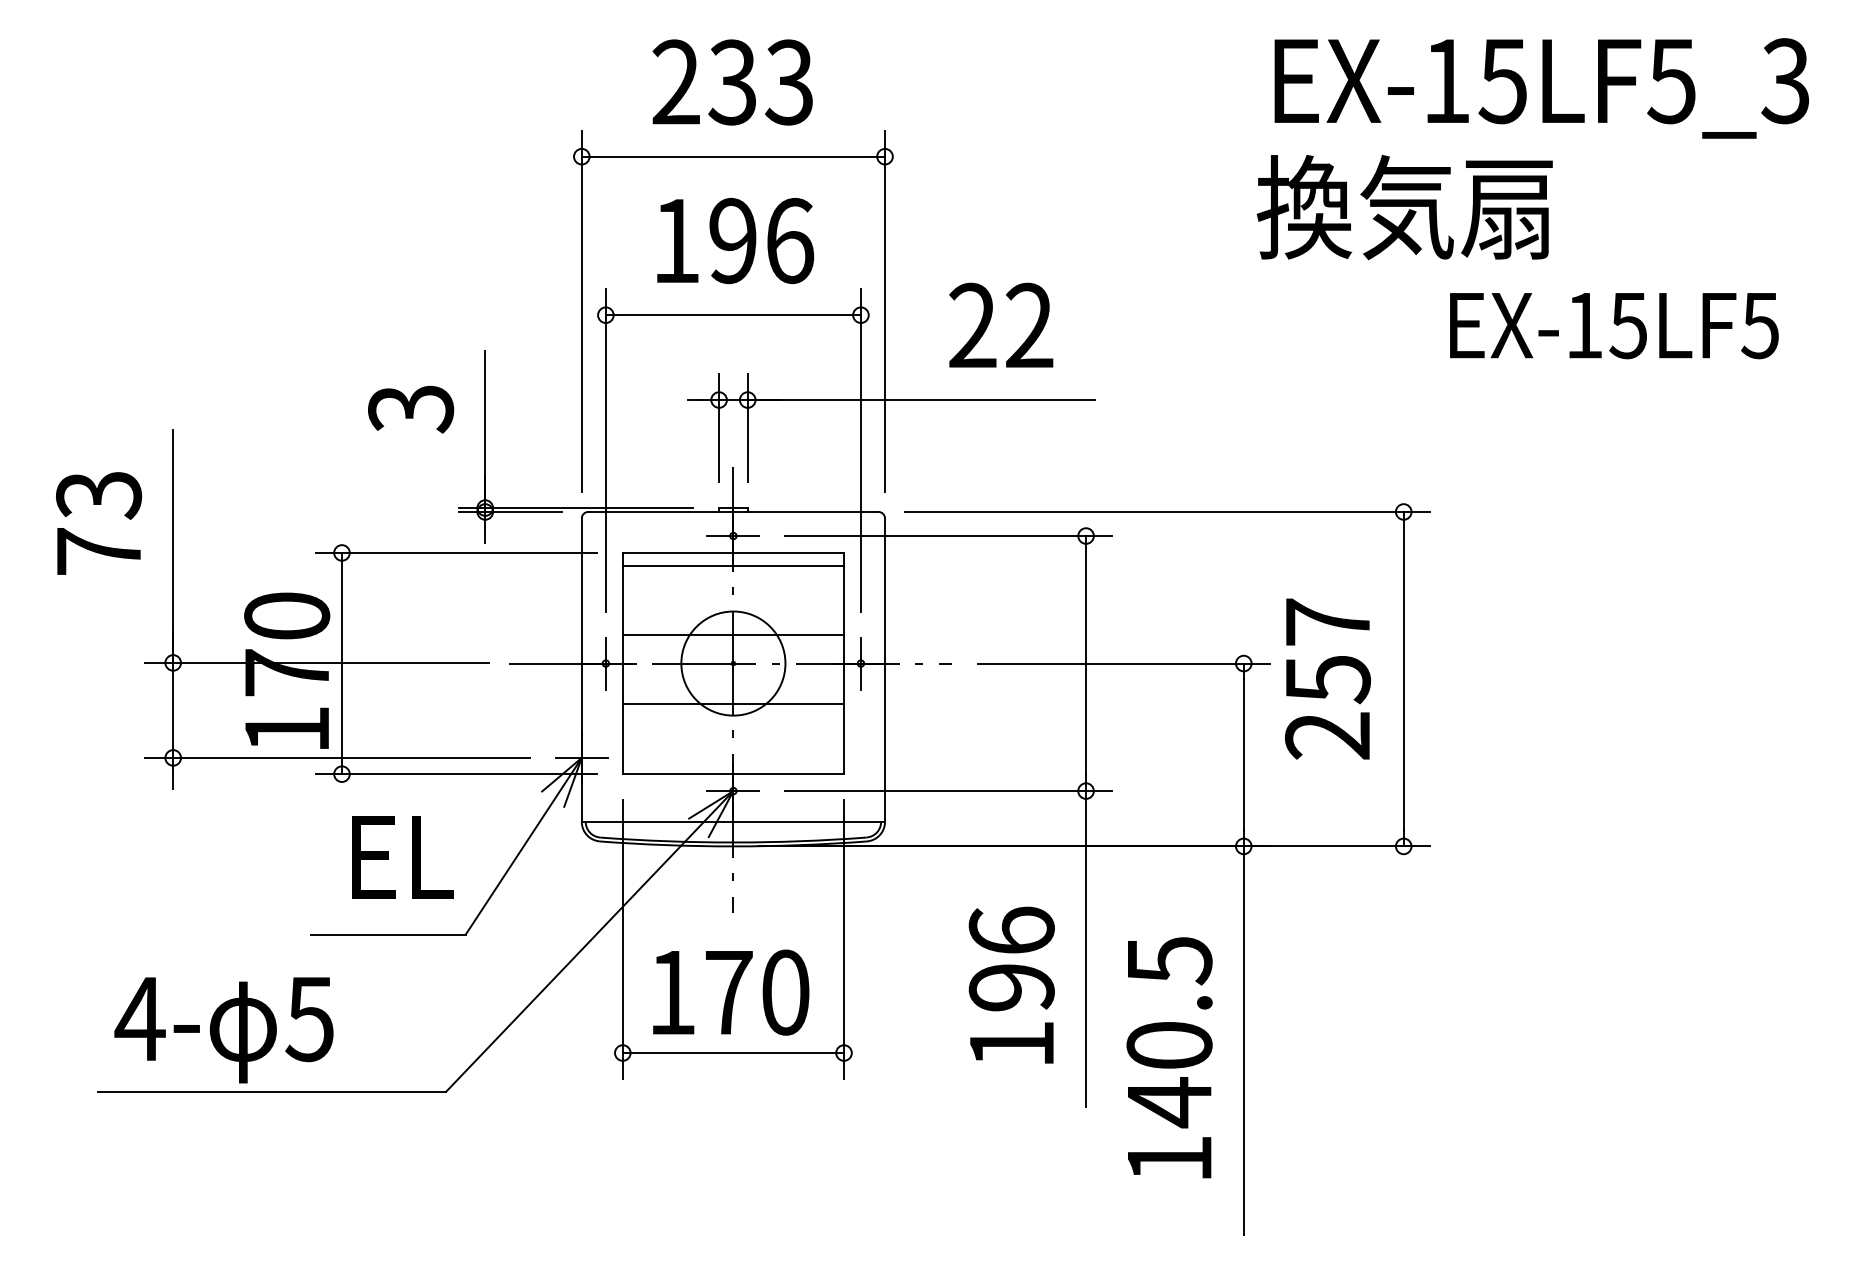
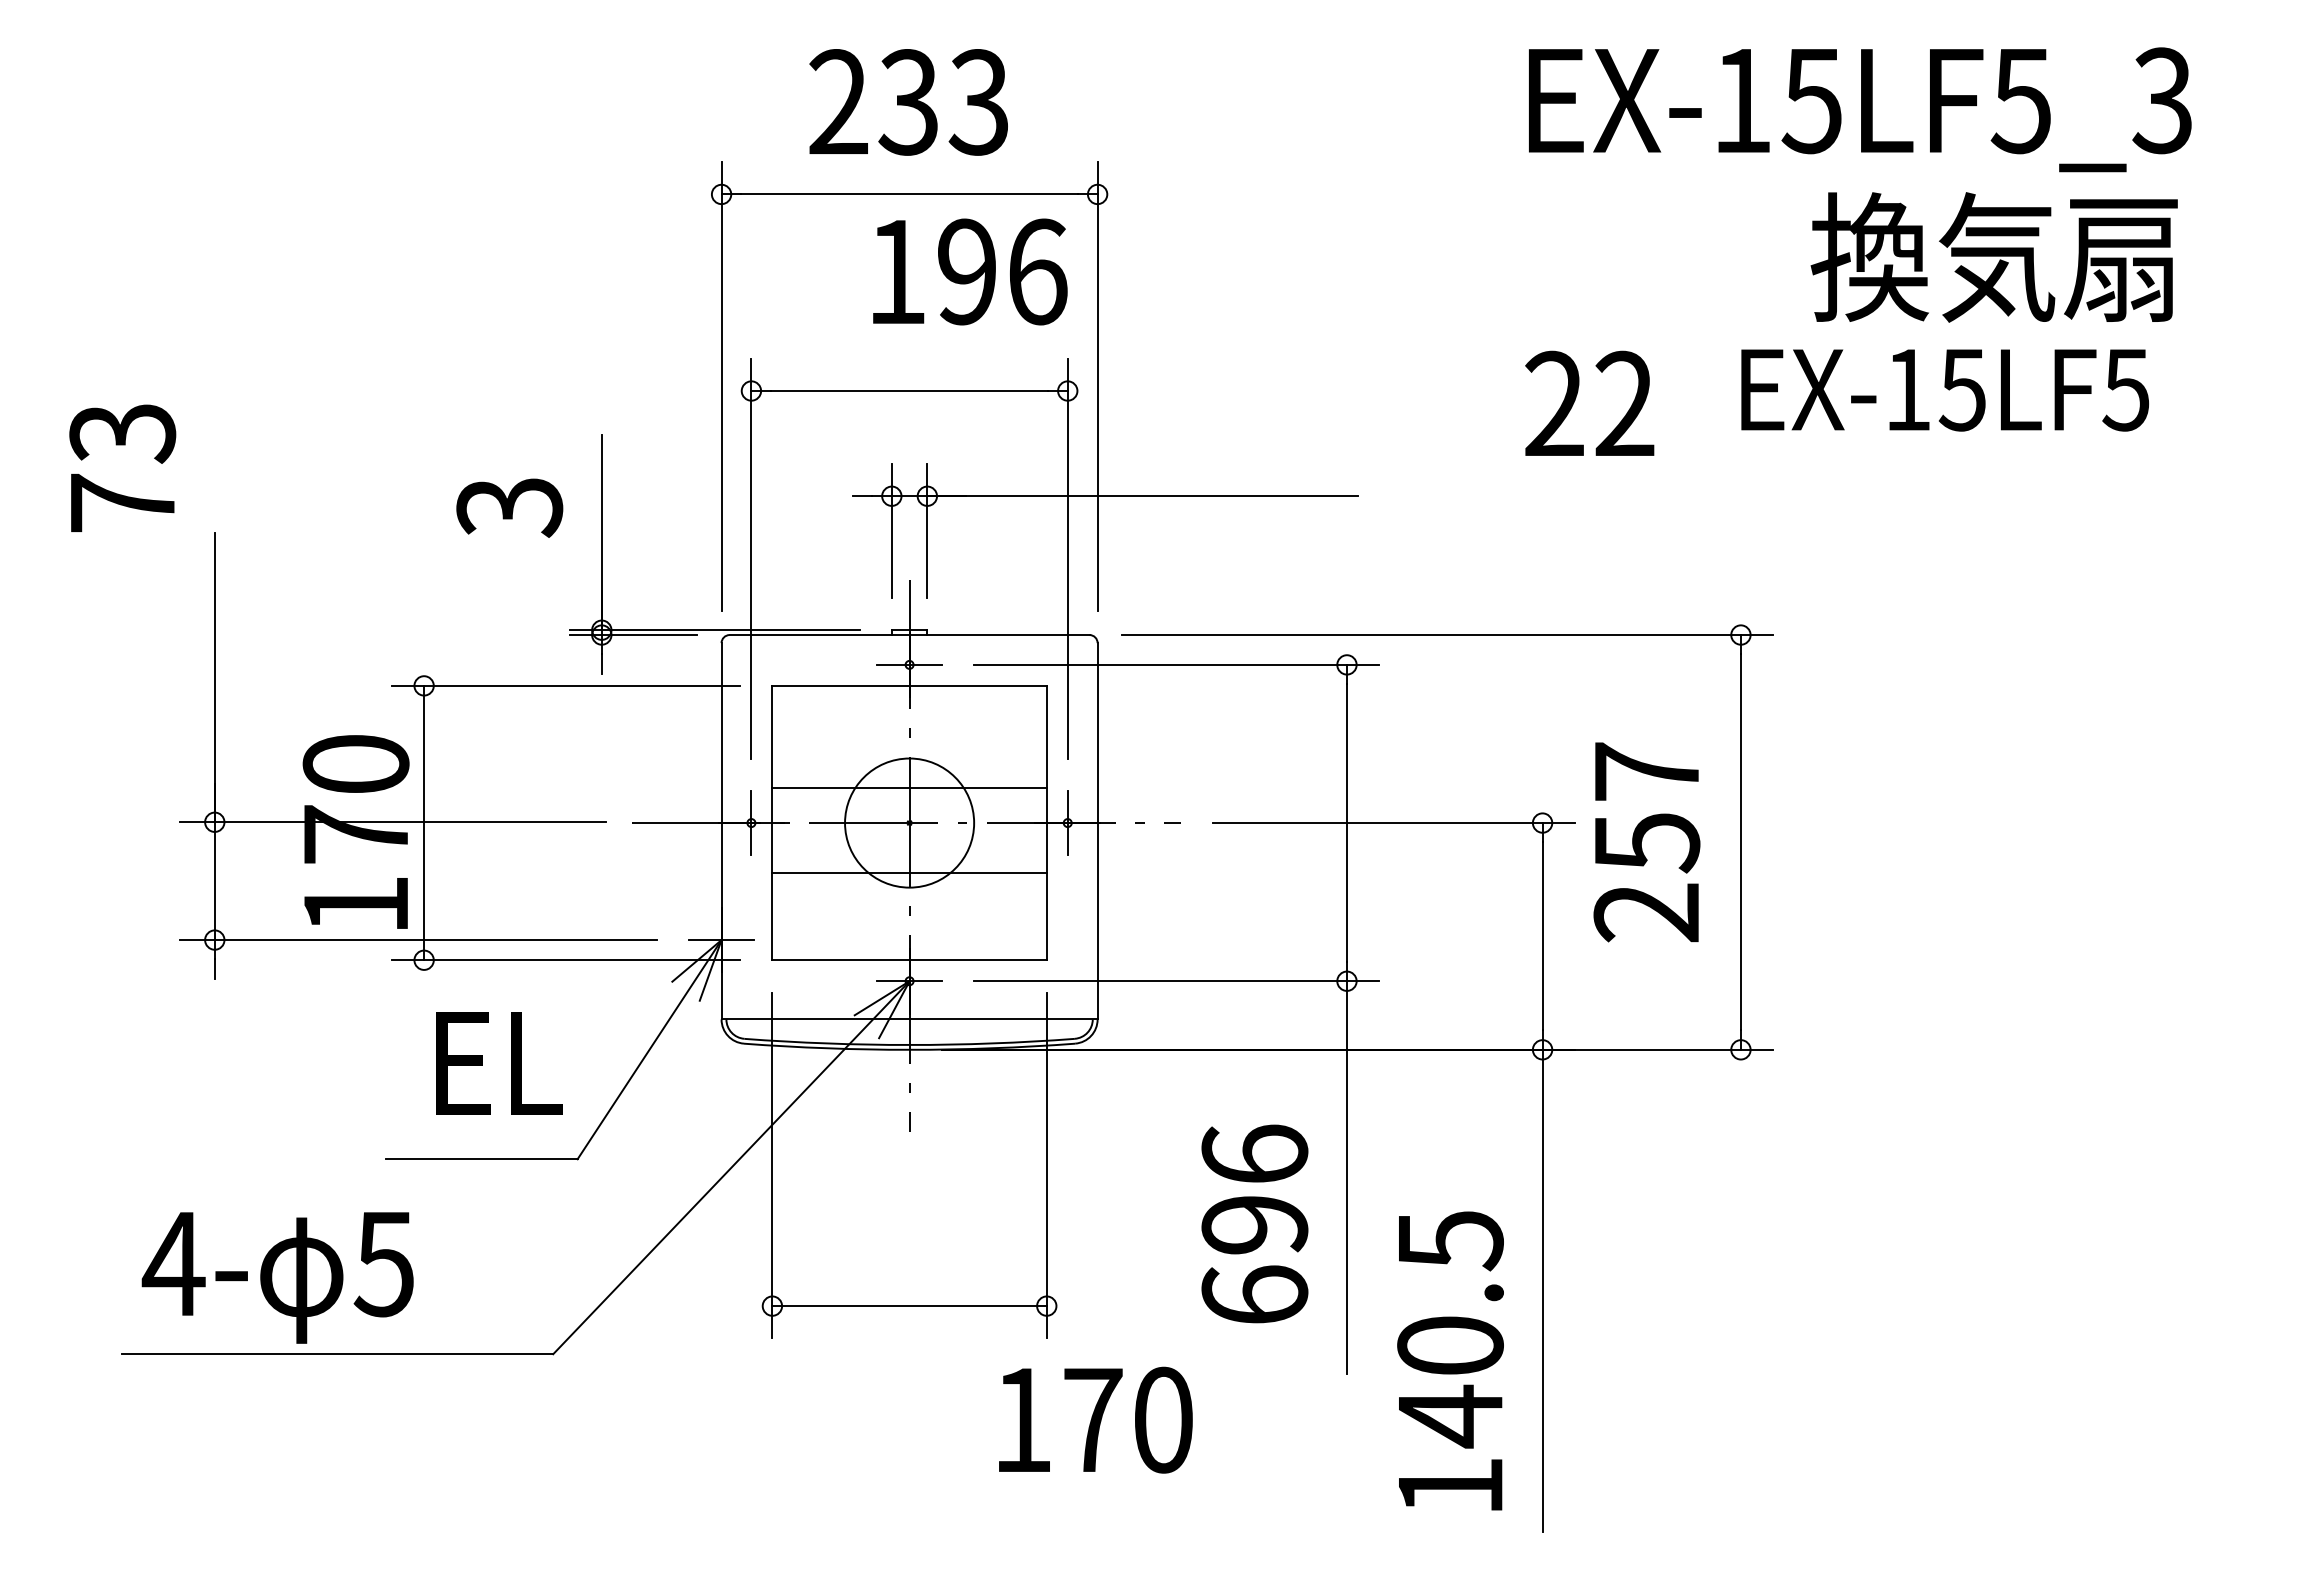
text: (1542, 88) -> (1860, 109), moved
text: (1404, 207) -> (1993, 257), moved
text: (735, 240) -> (970, 271), moved
text: (1001, 324) -> (1589, 402), moved
text: (1613, 326) -> (1944, 390), moved
text: (98, 522) -> (122, 467), moved
line: (733, 566) -> (909, 702), removed
text: (730, 992) -> (1095, 1419), moved
text: (1011, 1043) -> (1254, 1294), 196 -> 696
text: (1169, 1057) -> (1450, 1360), moved

